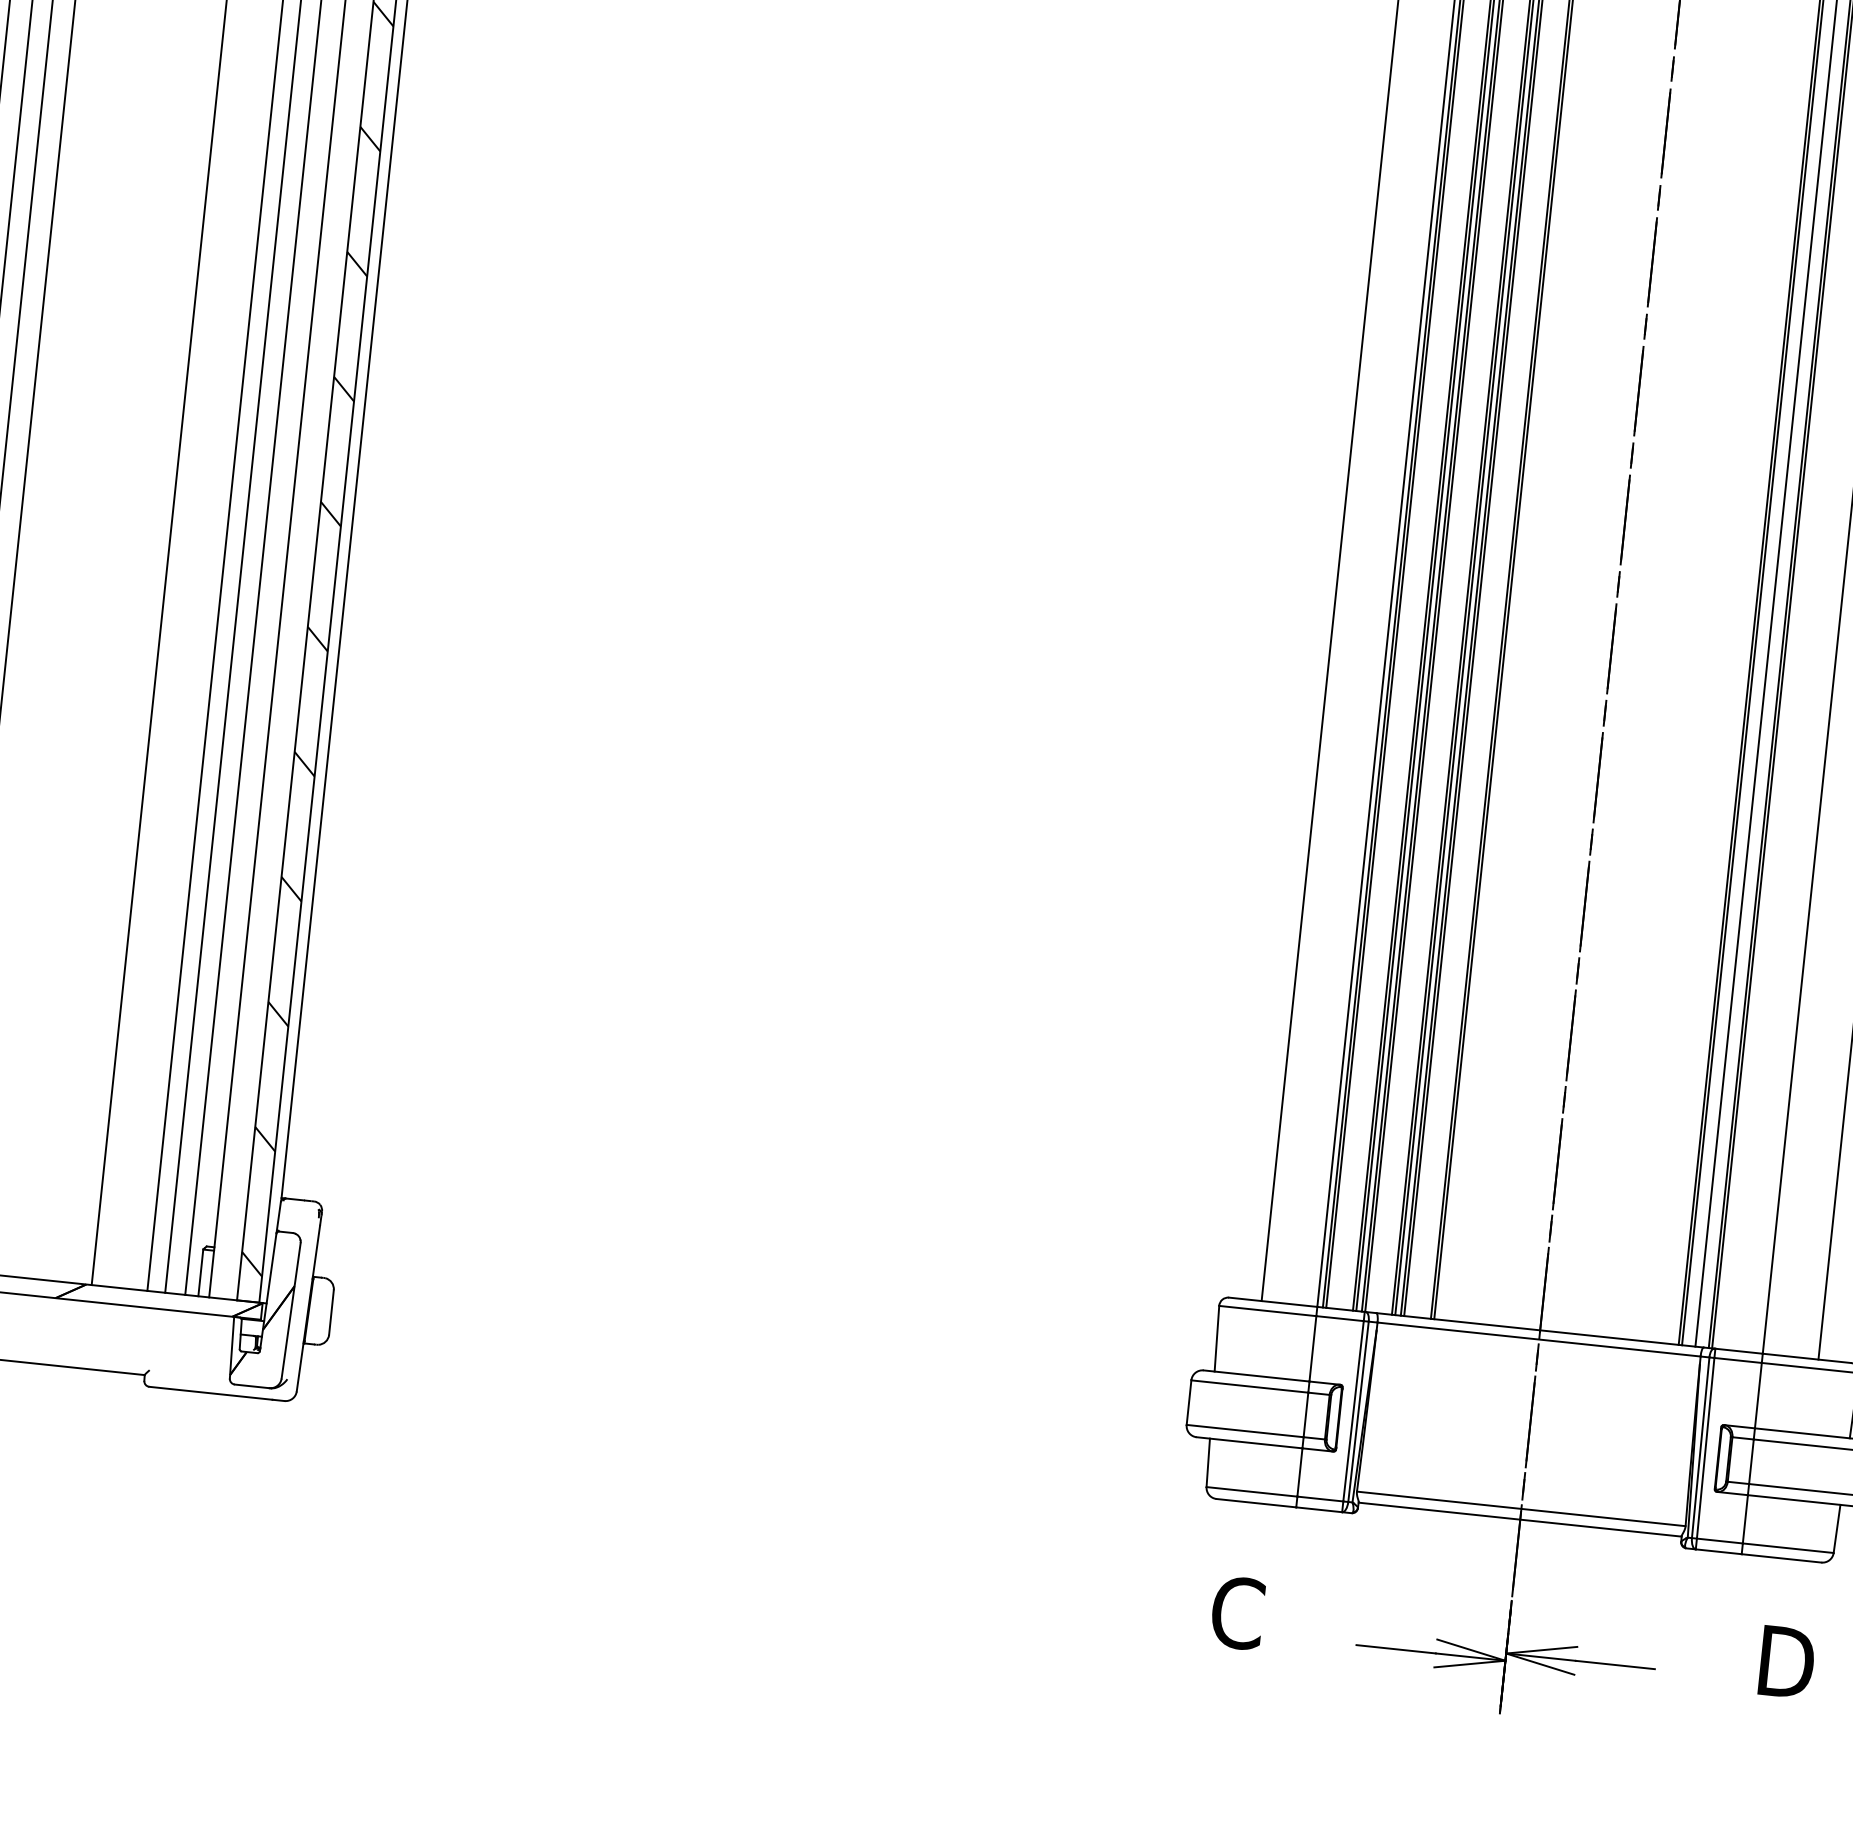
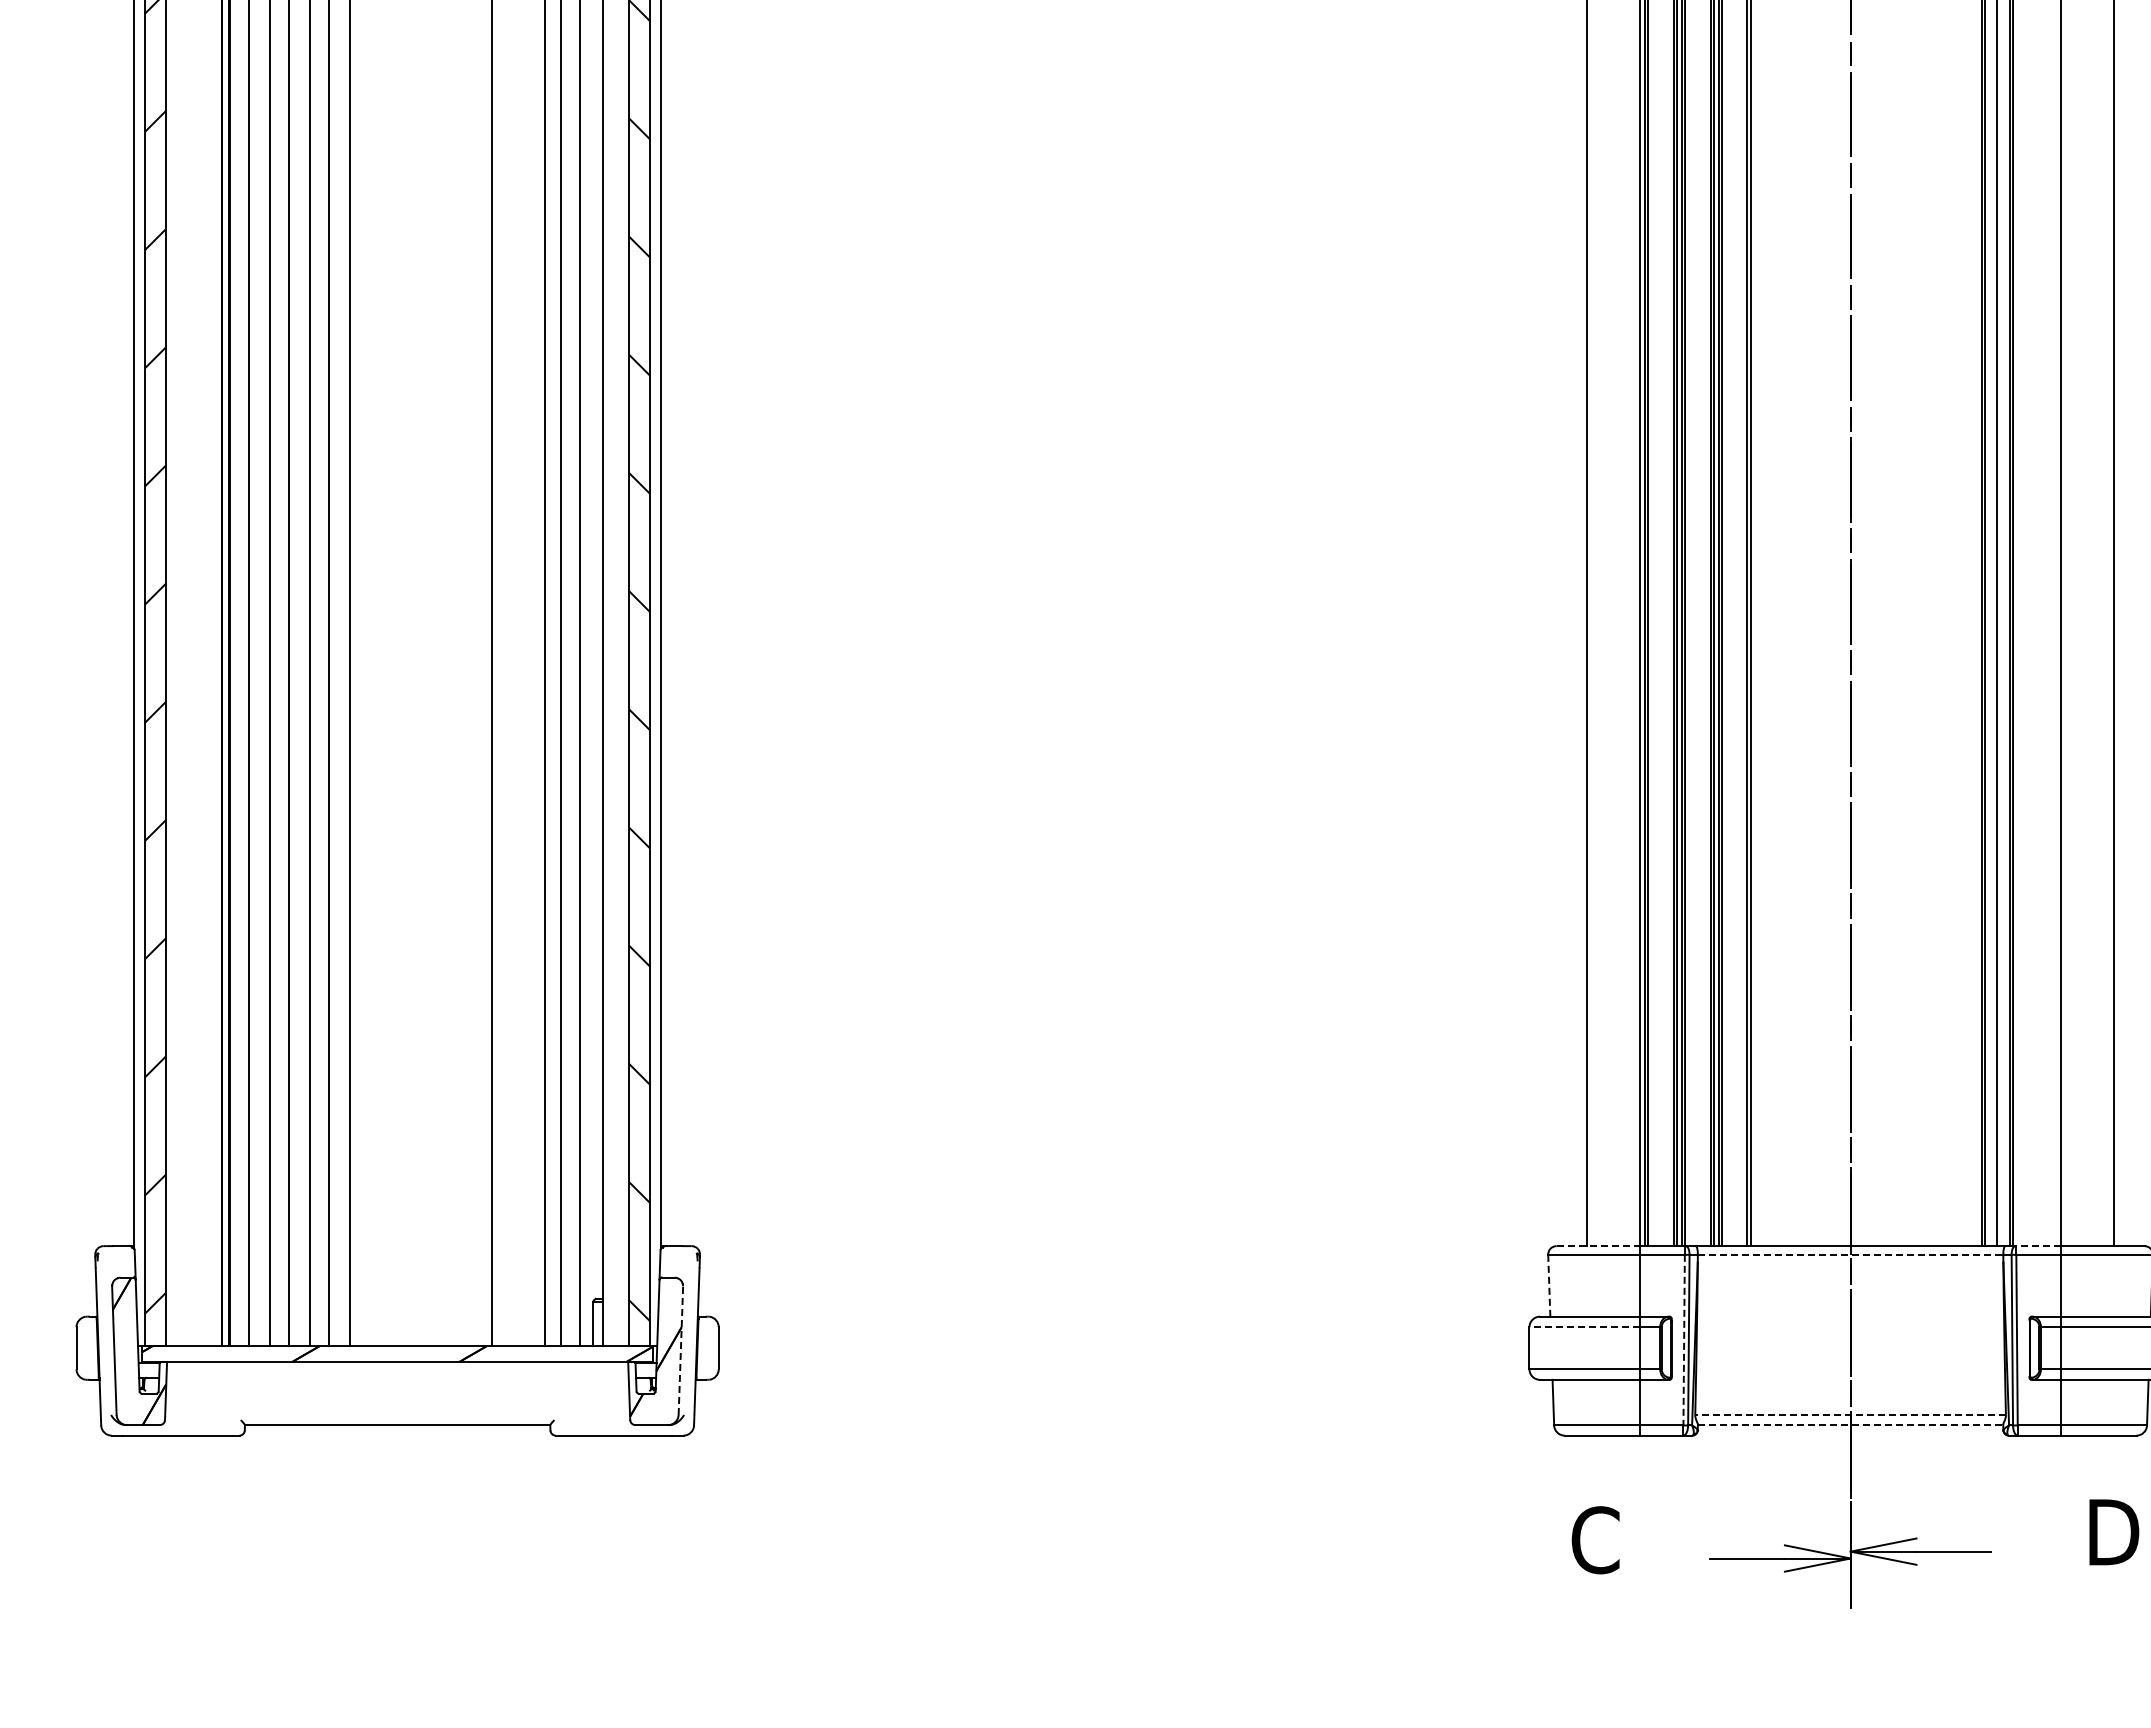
line: (1273, 1302) -> (1598, 1246), solid -> dashed
line: (290, 1310) -> (680, 1350), solid -> dashed
line: (1217, 1338) -> (1549, 1285), solid -> dashed
line: (1539, 1339) -> (1850, 1254), solid -> dashed
line: (1738, 1351) -> (2038, 1246), solid -> dashed
line: (1249, 1386) -> (1584, 1327), solid -> dashed
line: (1353, 1411) -> (1684, 1340), solid -> dashed
line: (1521, 1508) -> (1850, 1414), solid -> dashed
line: (1520, 1520) -> (1850, 1425), solid -> dashed

